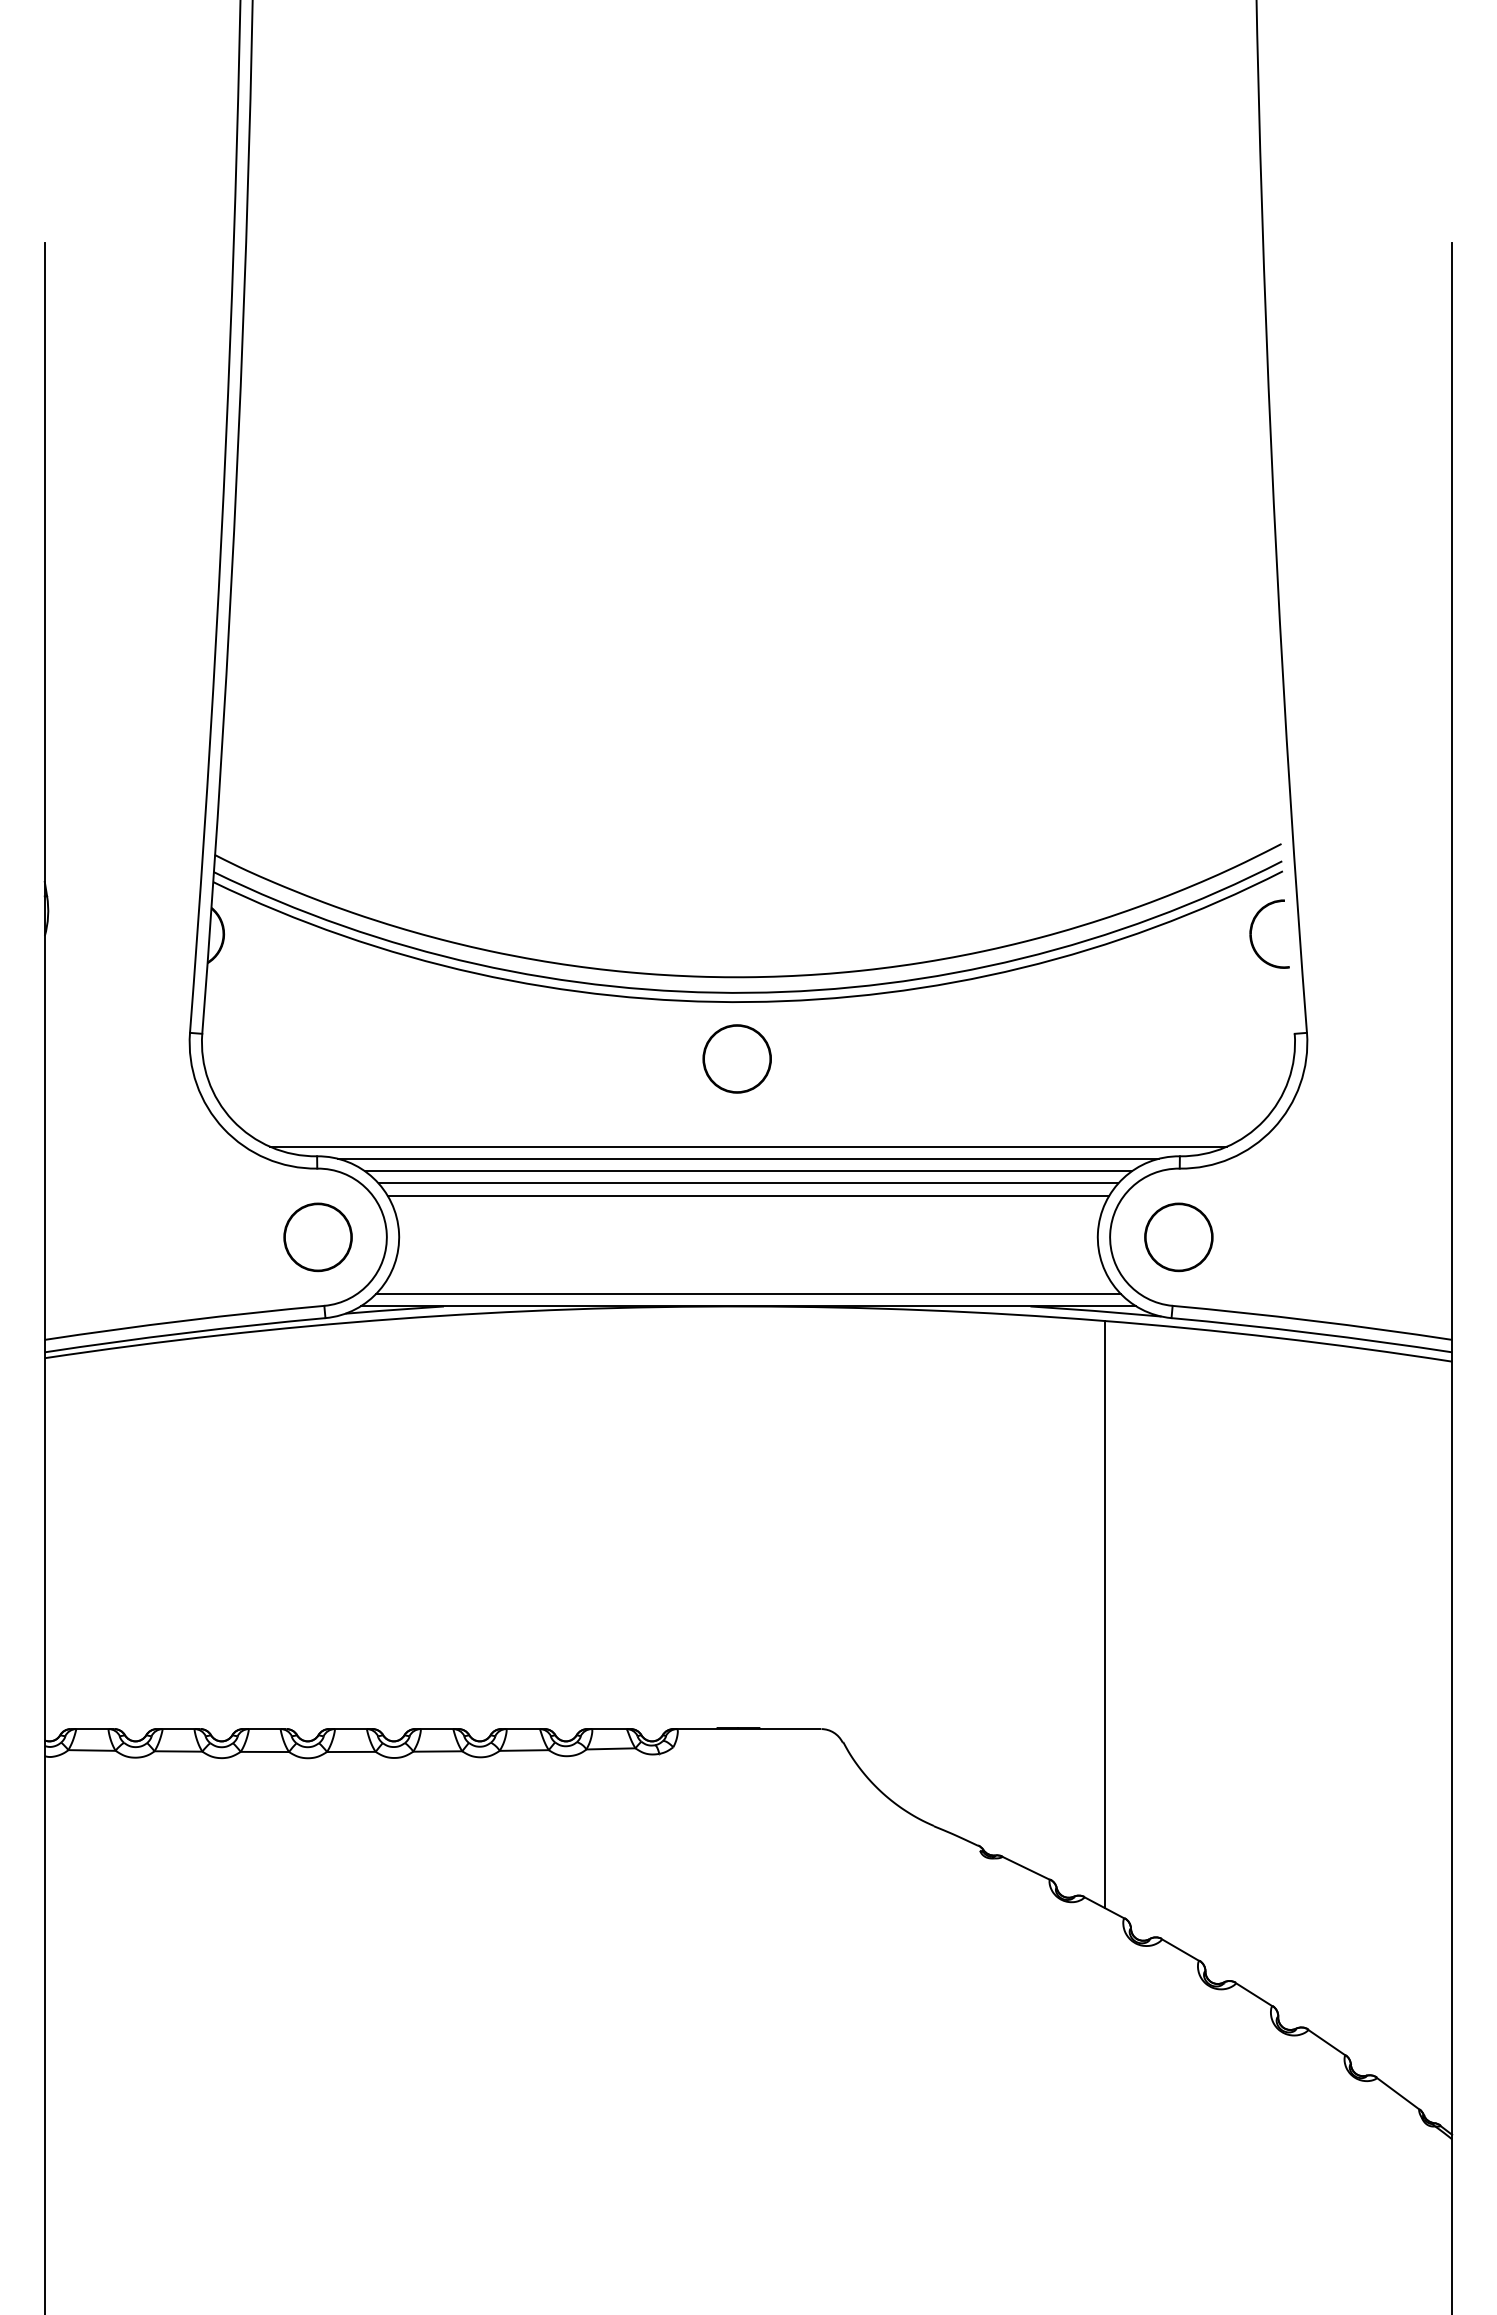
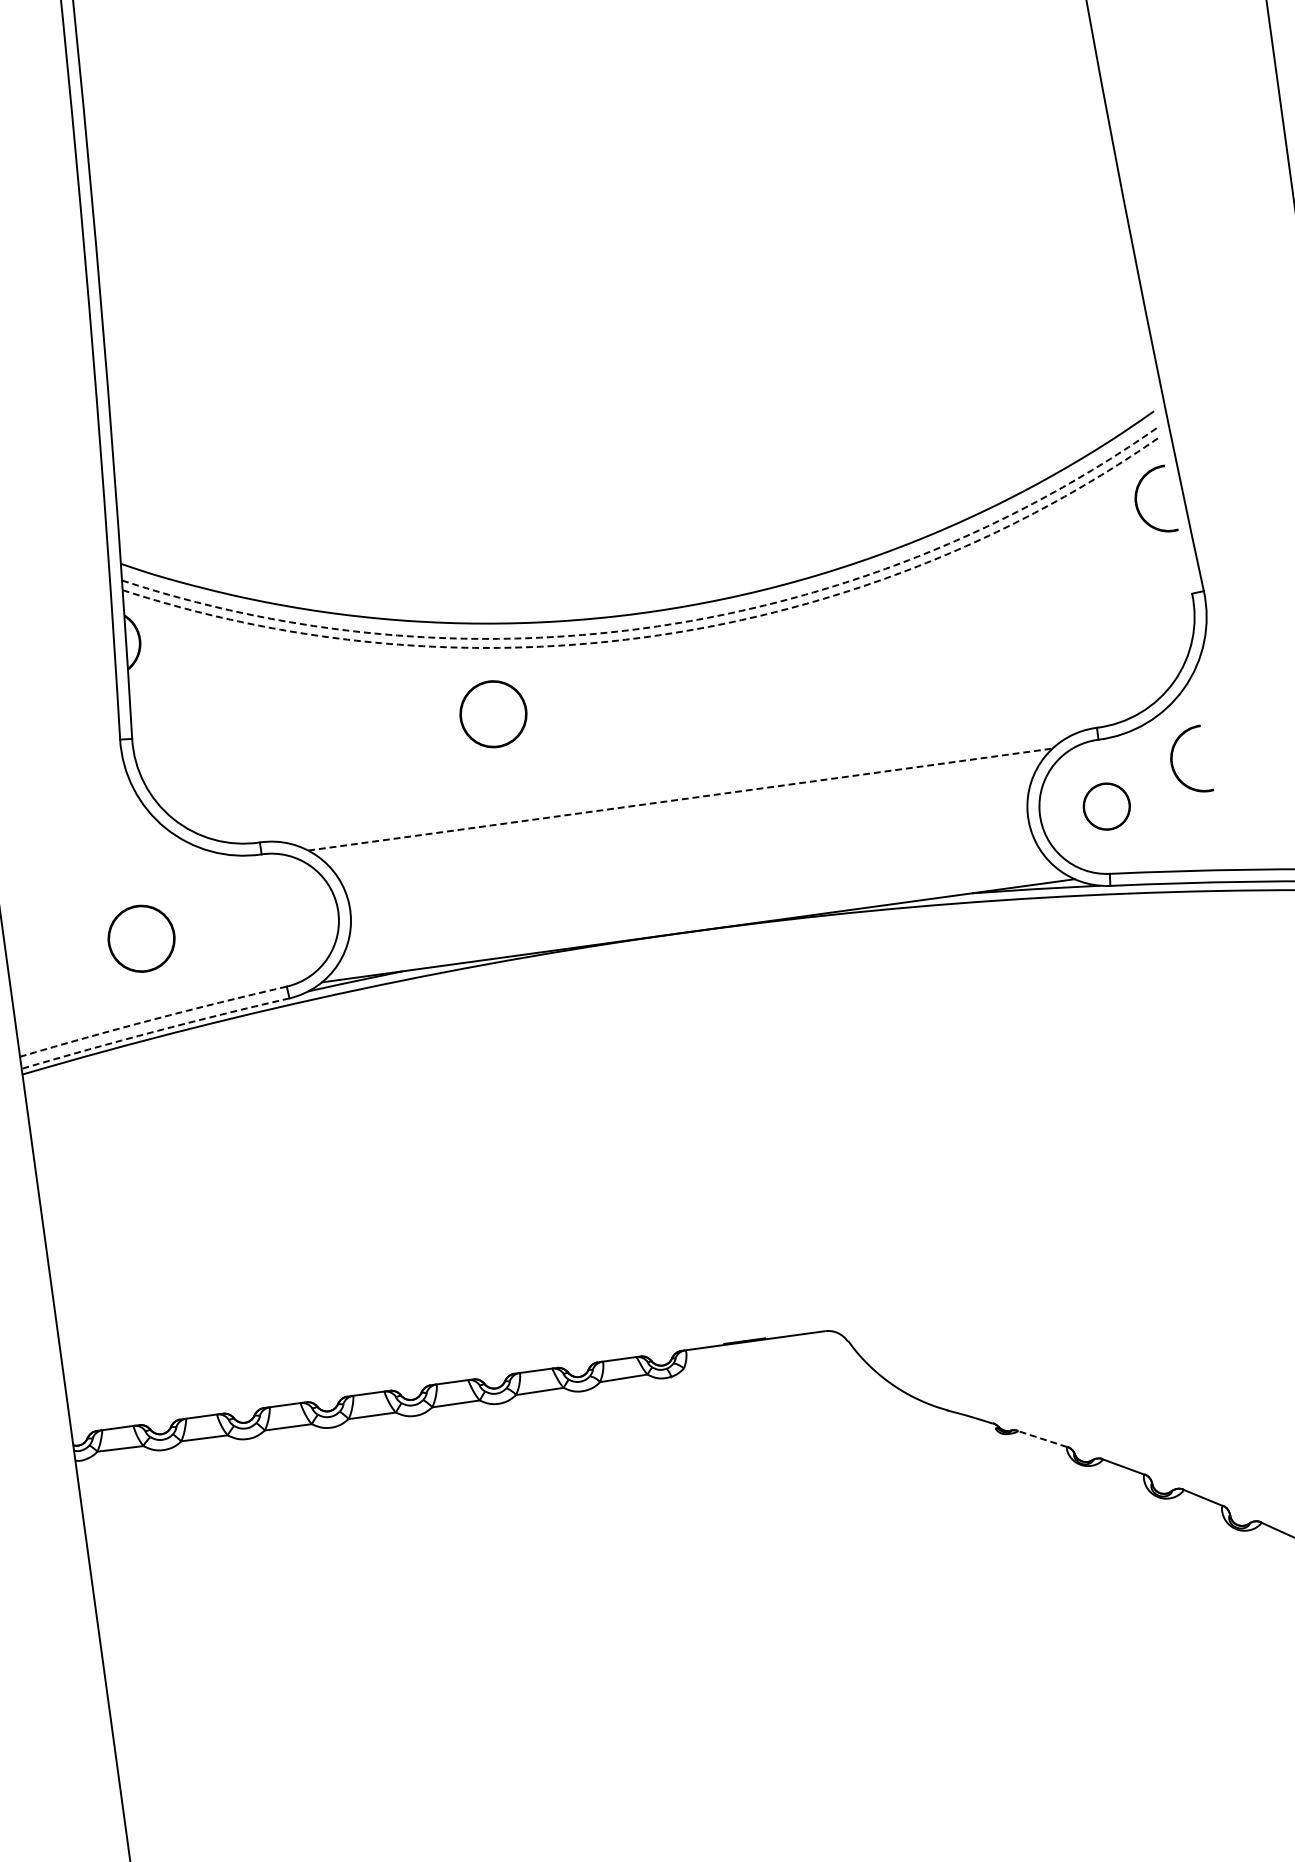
arc: (749, 992) -> (657, 626), solid -> dashed
arc: (749, 1002) -> (658, 635), solid -> dashed
circle: (736, 1058) -> (492, 713), moved
line: (748, 1146) -> (677, 775), removed
line: (748, 1158) -> (678, 787), removed
line: (748, 1171) -> (680, 799), solid -> dashed
line: (748, 1183) -> (682, 811), removed
line: (748, 1195) -> (683, 823), removed
part: (1252, 1197) -> (1172, 758), added
part: (317, 1237) -> (141, 939), moved
part: (1178, 1237) -> (1106, 806), size x0.7
line: (748, 1294) -> (696, 919), removed
arc: (184, 1320) -> (153, 1019), solid -> dashed
arc: (184, 1333) -> (154, 1032), solid -> dashed
line: (1105, 1614) -> (1085, 1182), removed
line: (1026, 1868) -> (1042, 1439), solid -> dashed

